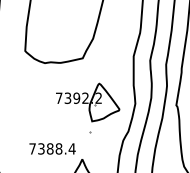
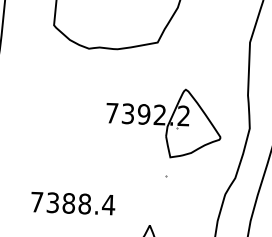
text: (52, 148) -> (73, 202), moved

